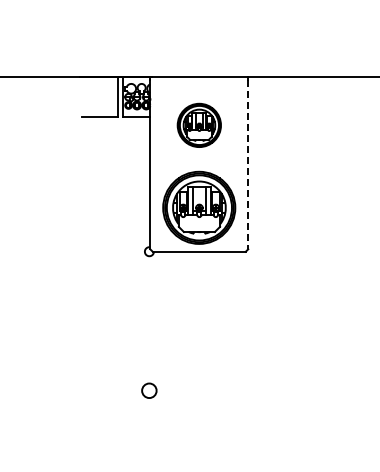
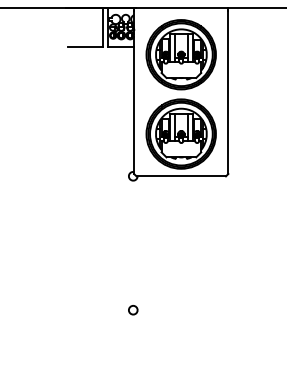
part: (199, 125) -> (181, 54), size x1.67
line: (248, 164) -> (228, 92), dashed -> solid
circle: (149, 390) -> (133, 309), size x0.62

